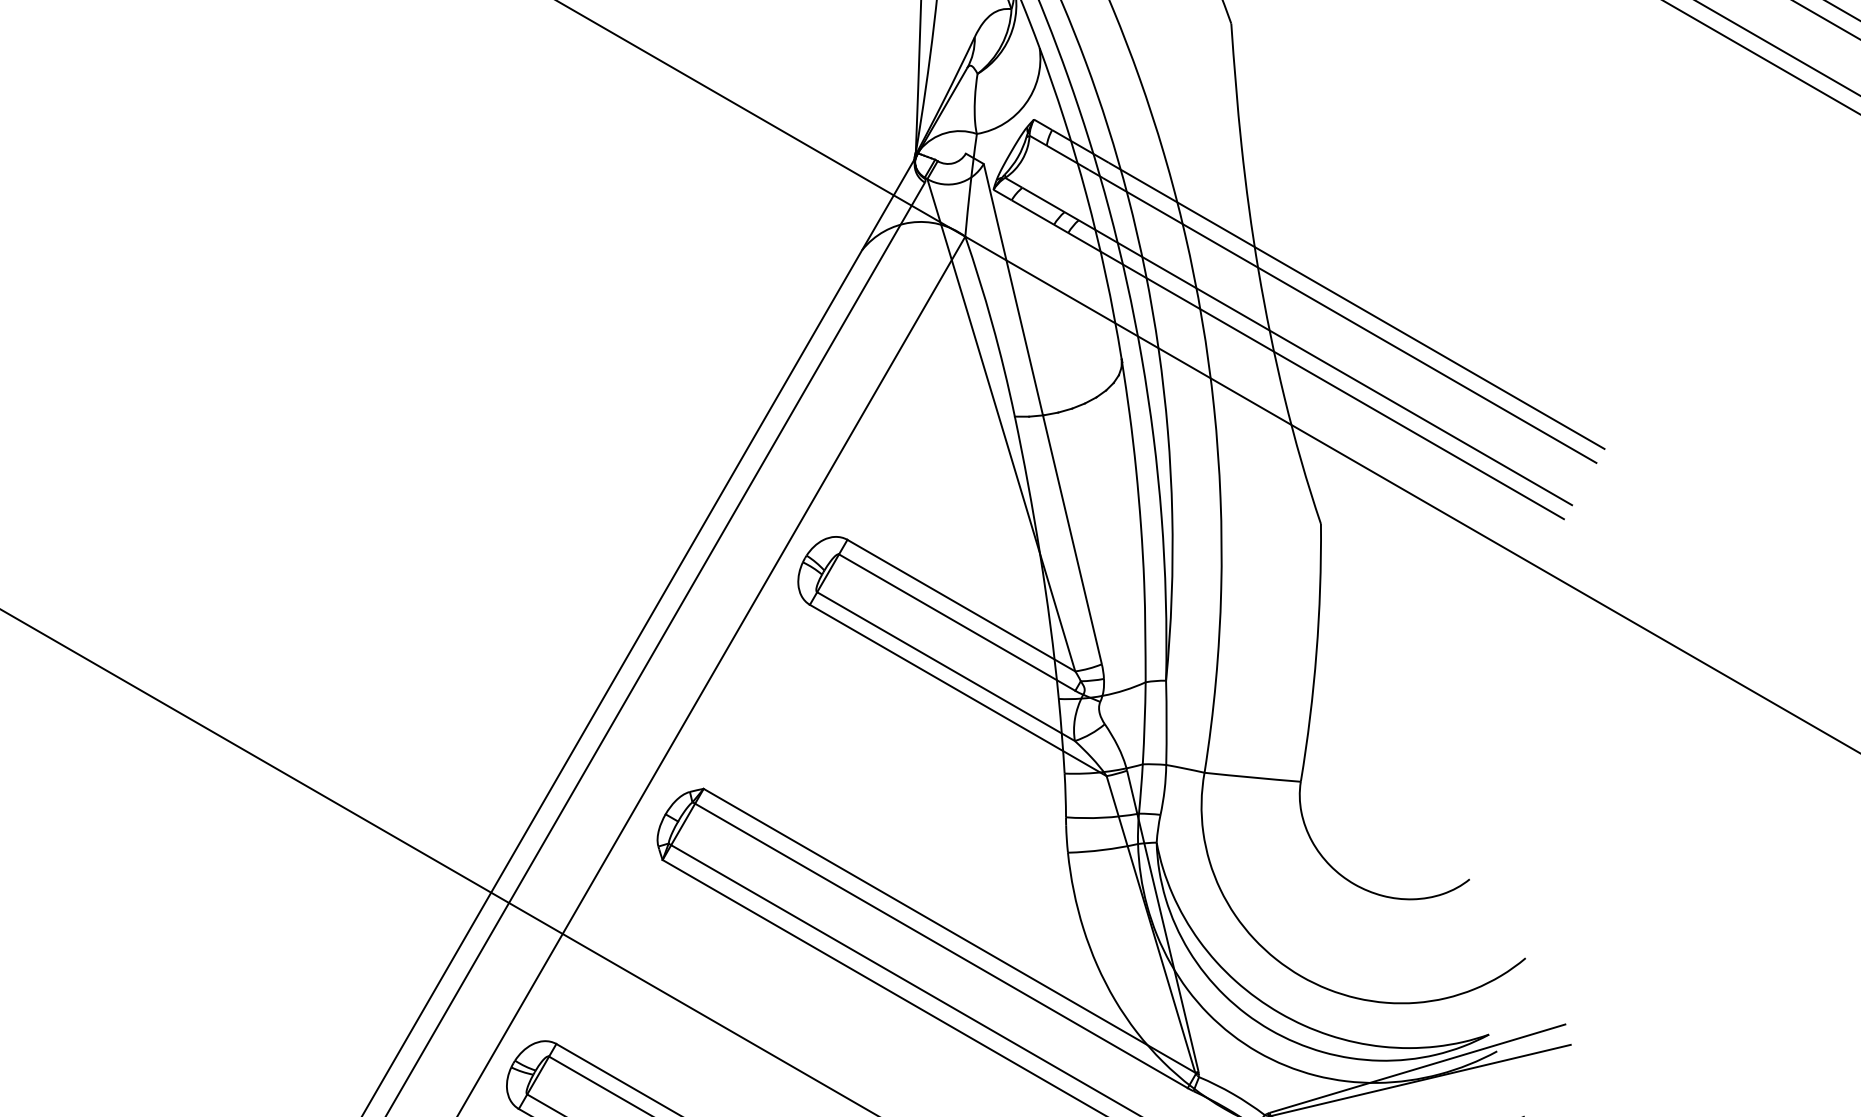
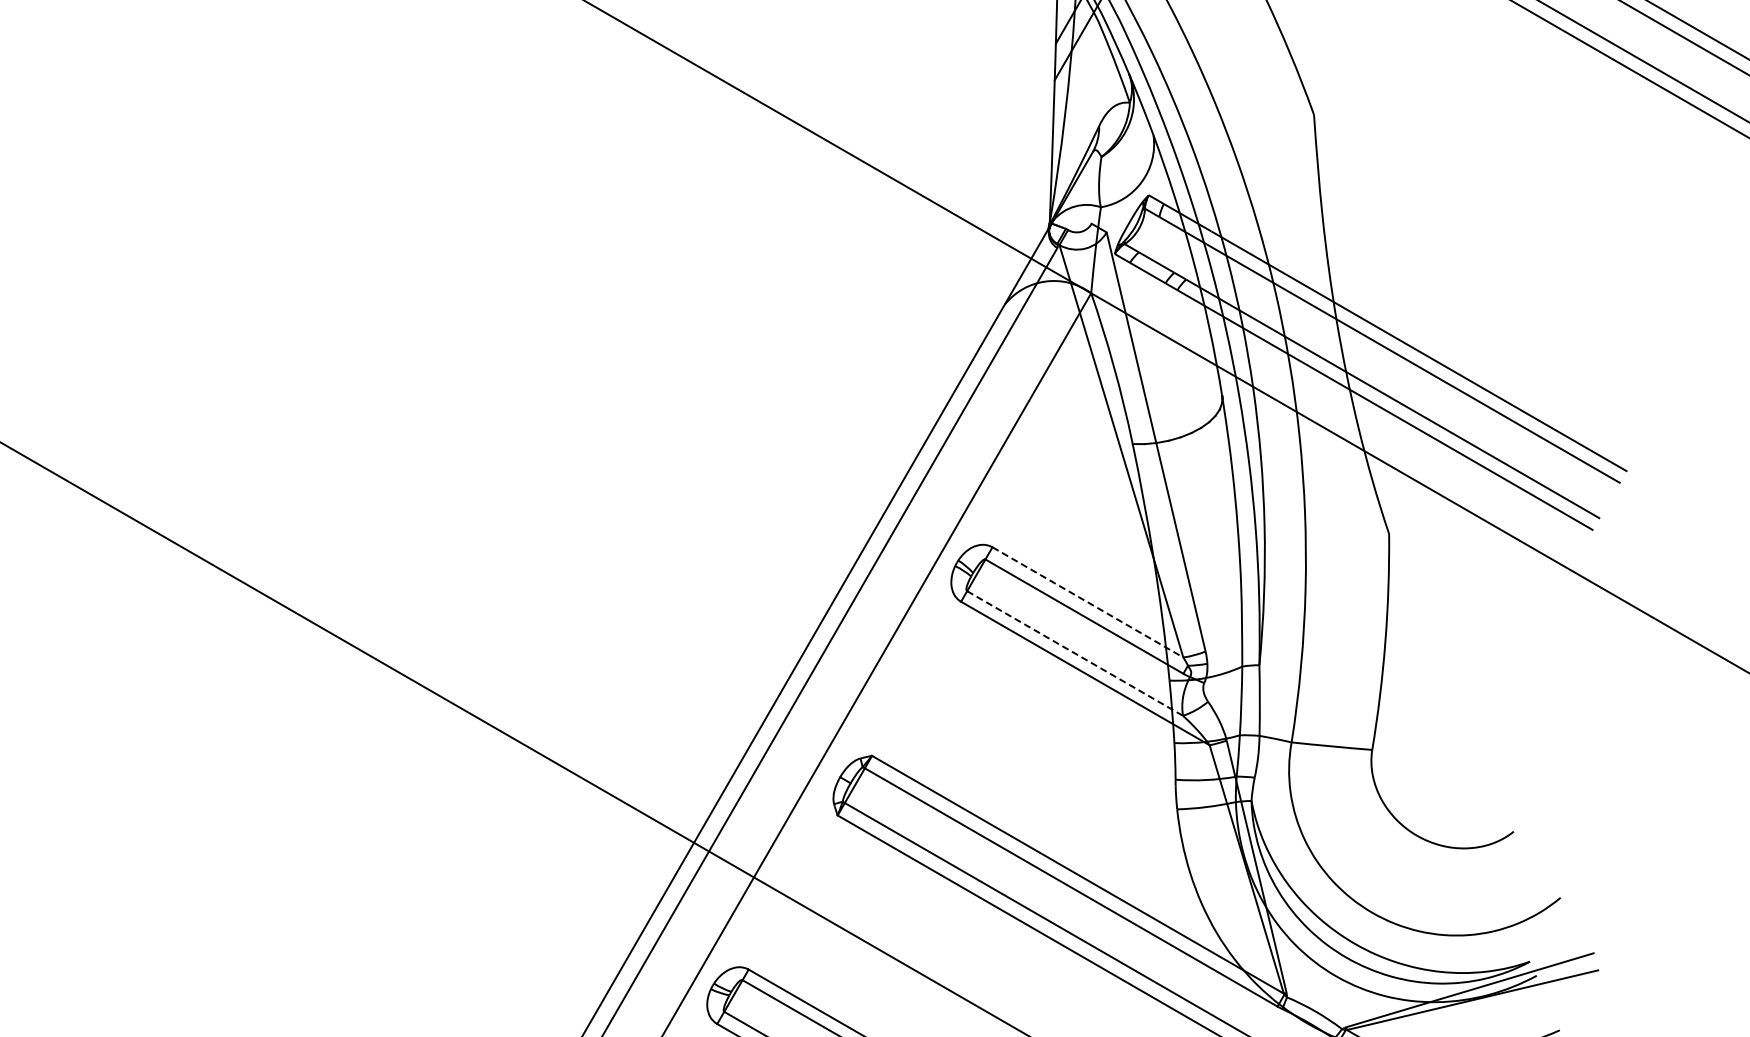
line: (962, 605) -> (1088, 602), solid -> dashed
line: (946, 666) -> (1075, 653), solid -> dashed

